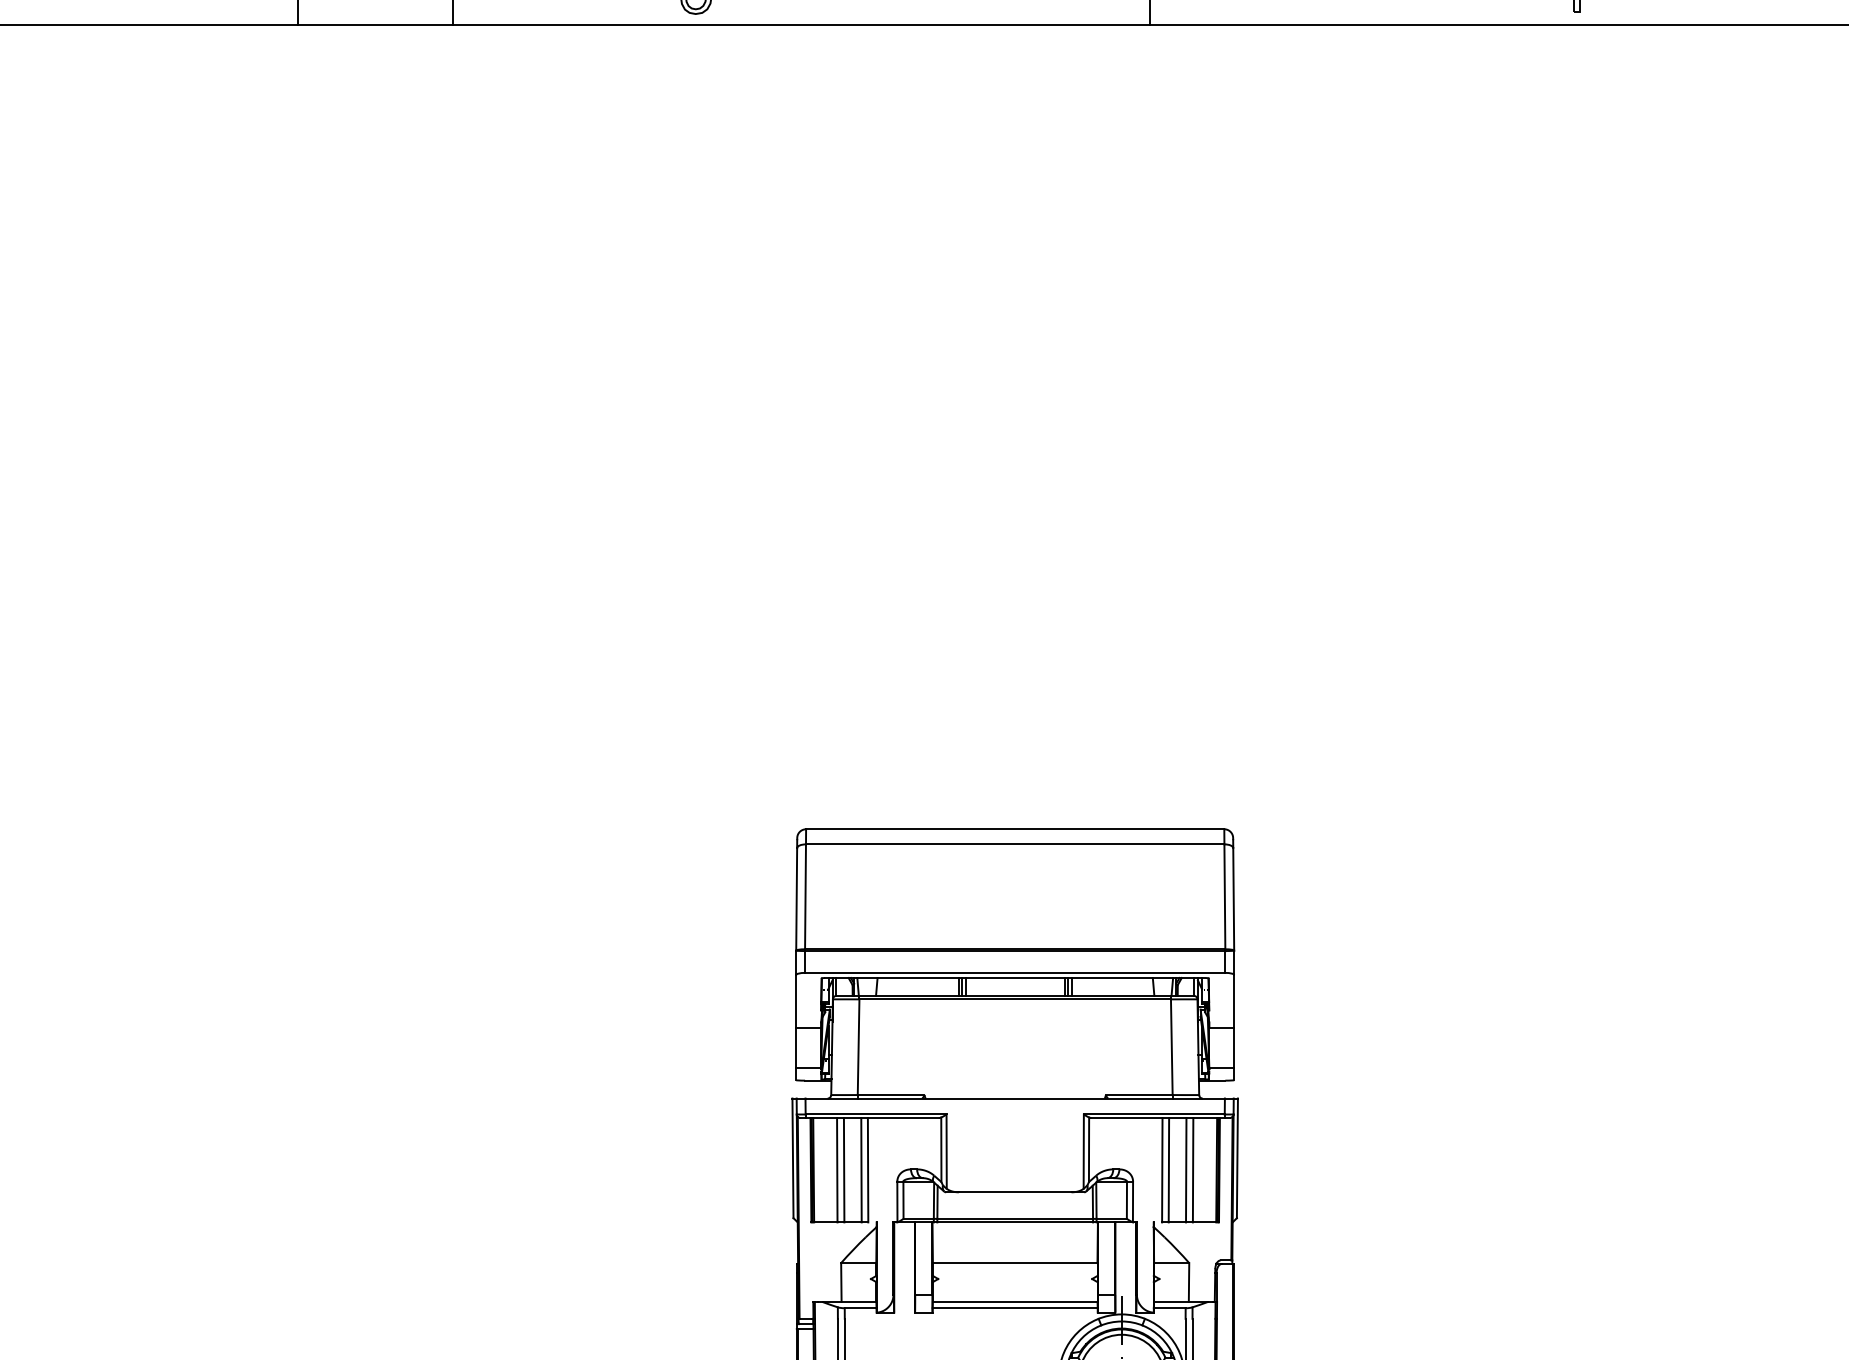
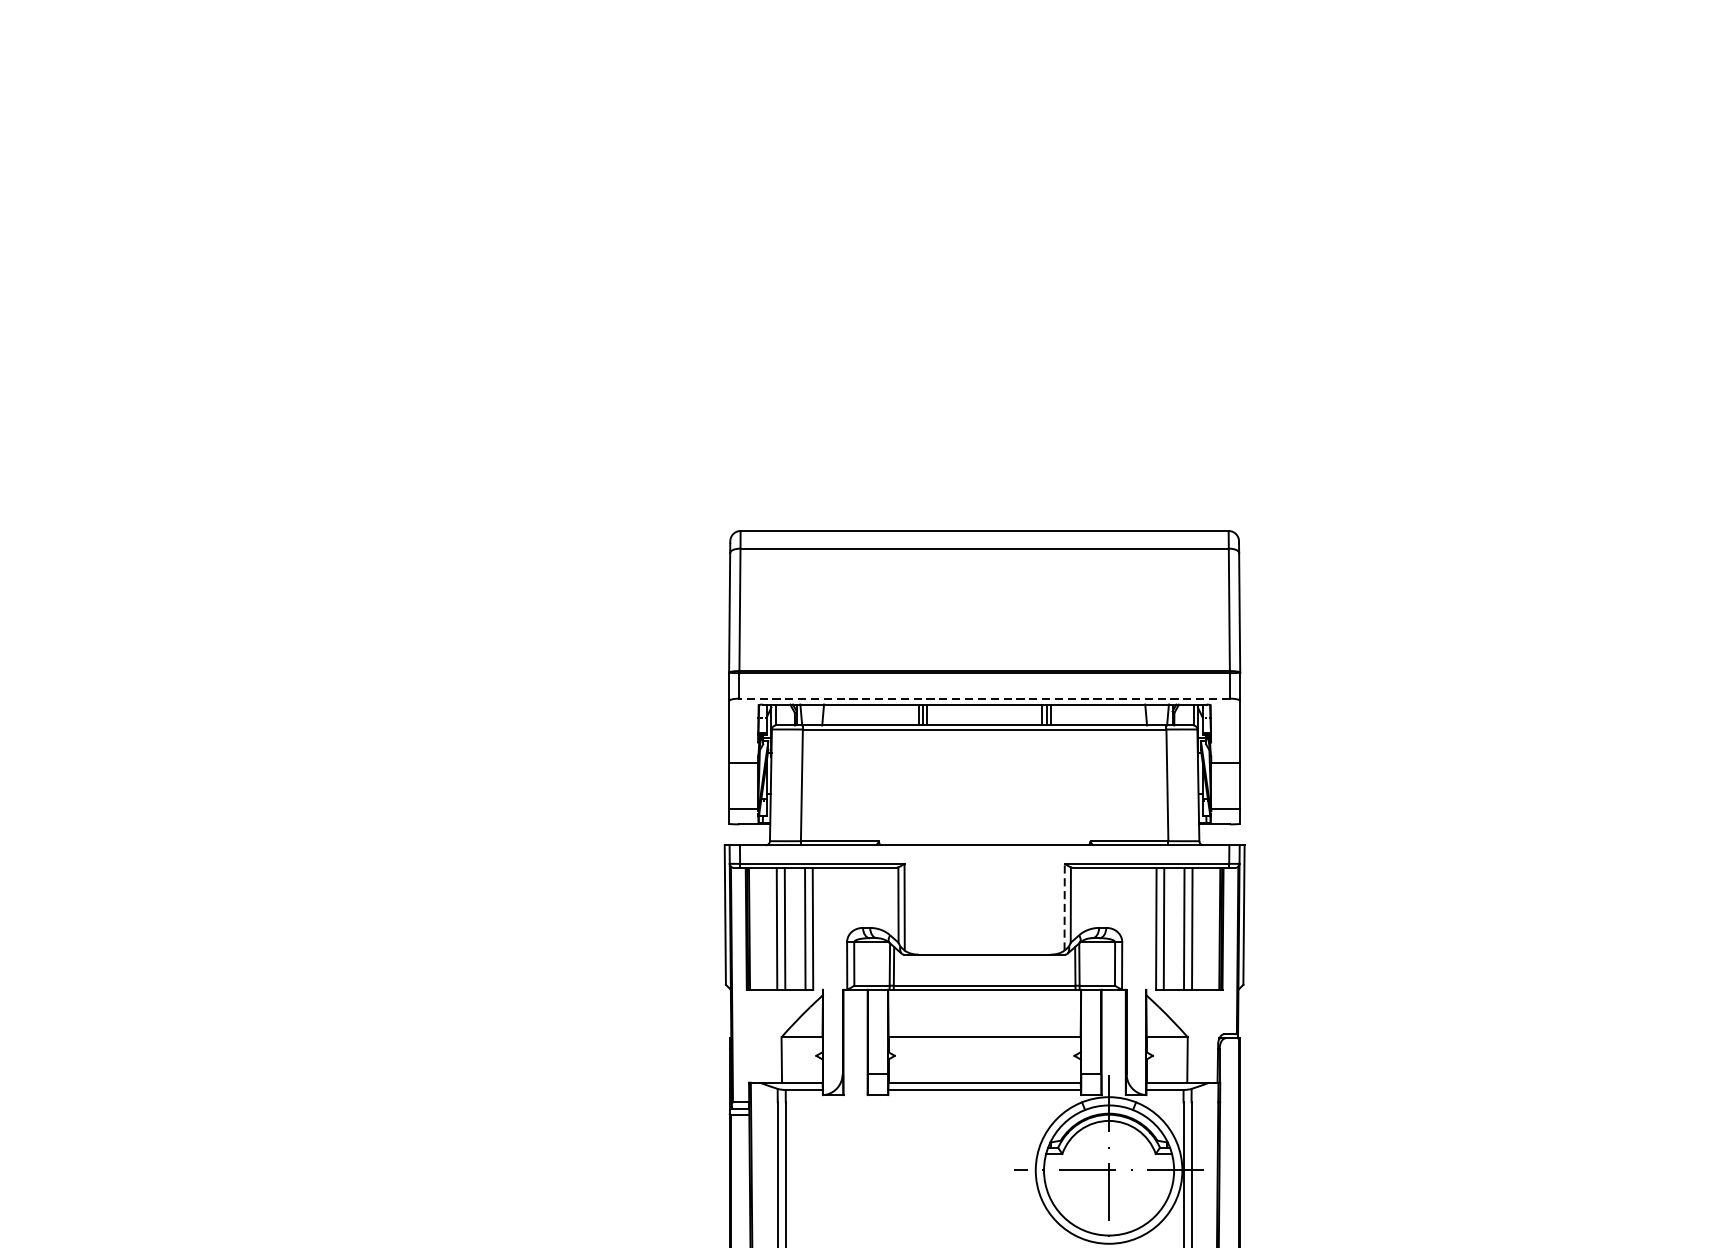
line: (1014, 972) -> (983, 698), solid -> dashed
line: (1083, 1151) -> (1064, 907), solid -> dashed

